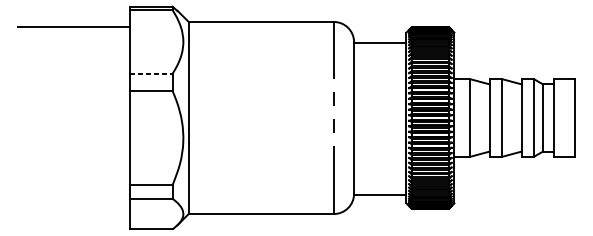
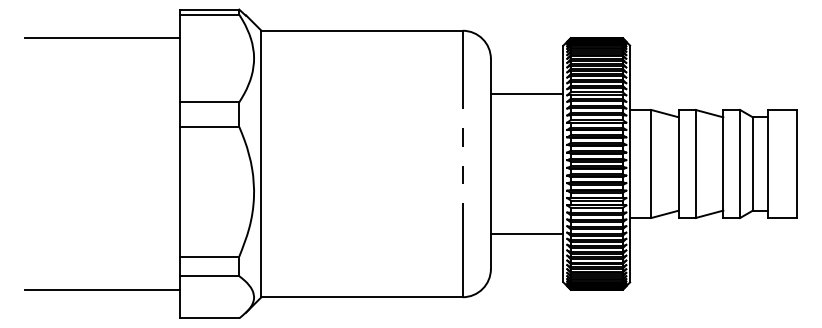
line: (379, 42) -> (526, 93), moved
line: (151, 73) -> (209, 102), dashed -> solid
line: (379, 194) -> (526, 234), moved
line: (74, 208) -> (102, 289), added

